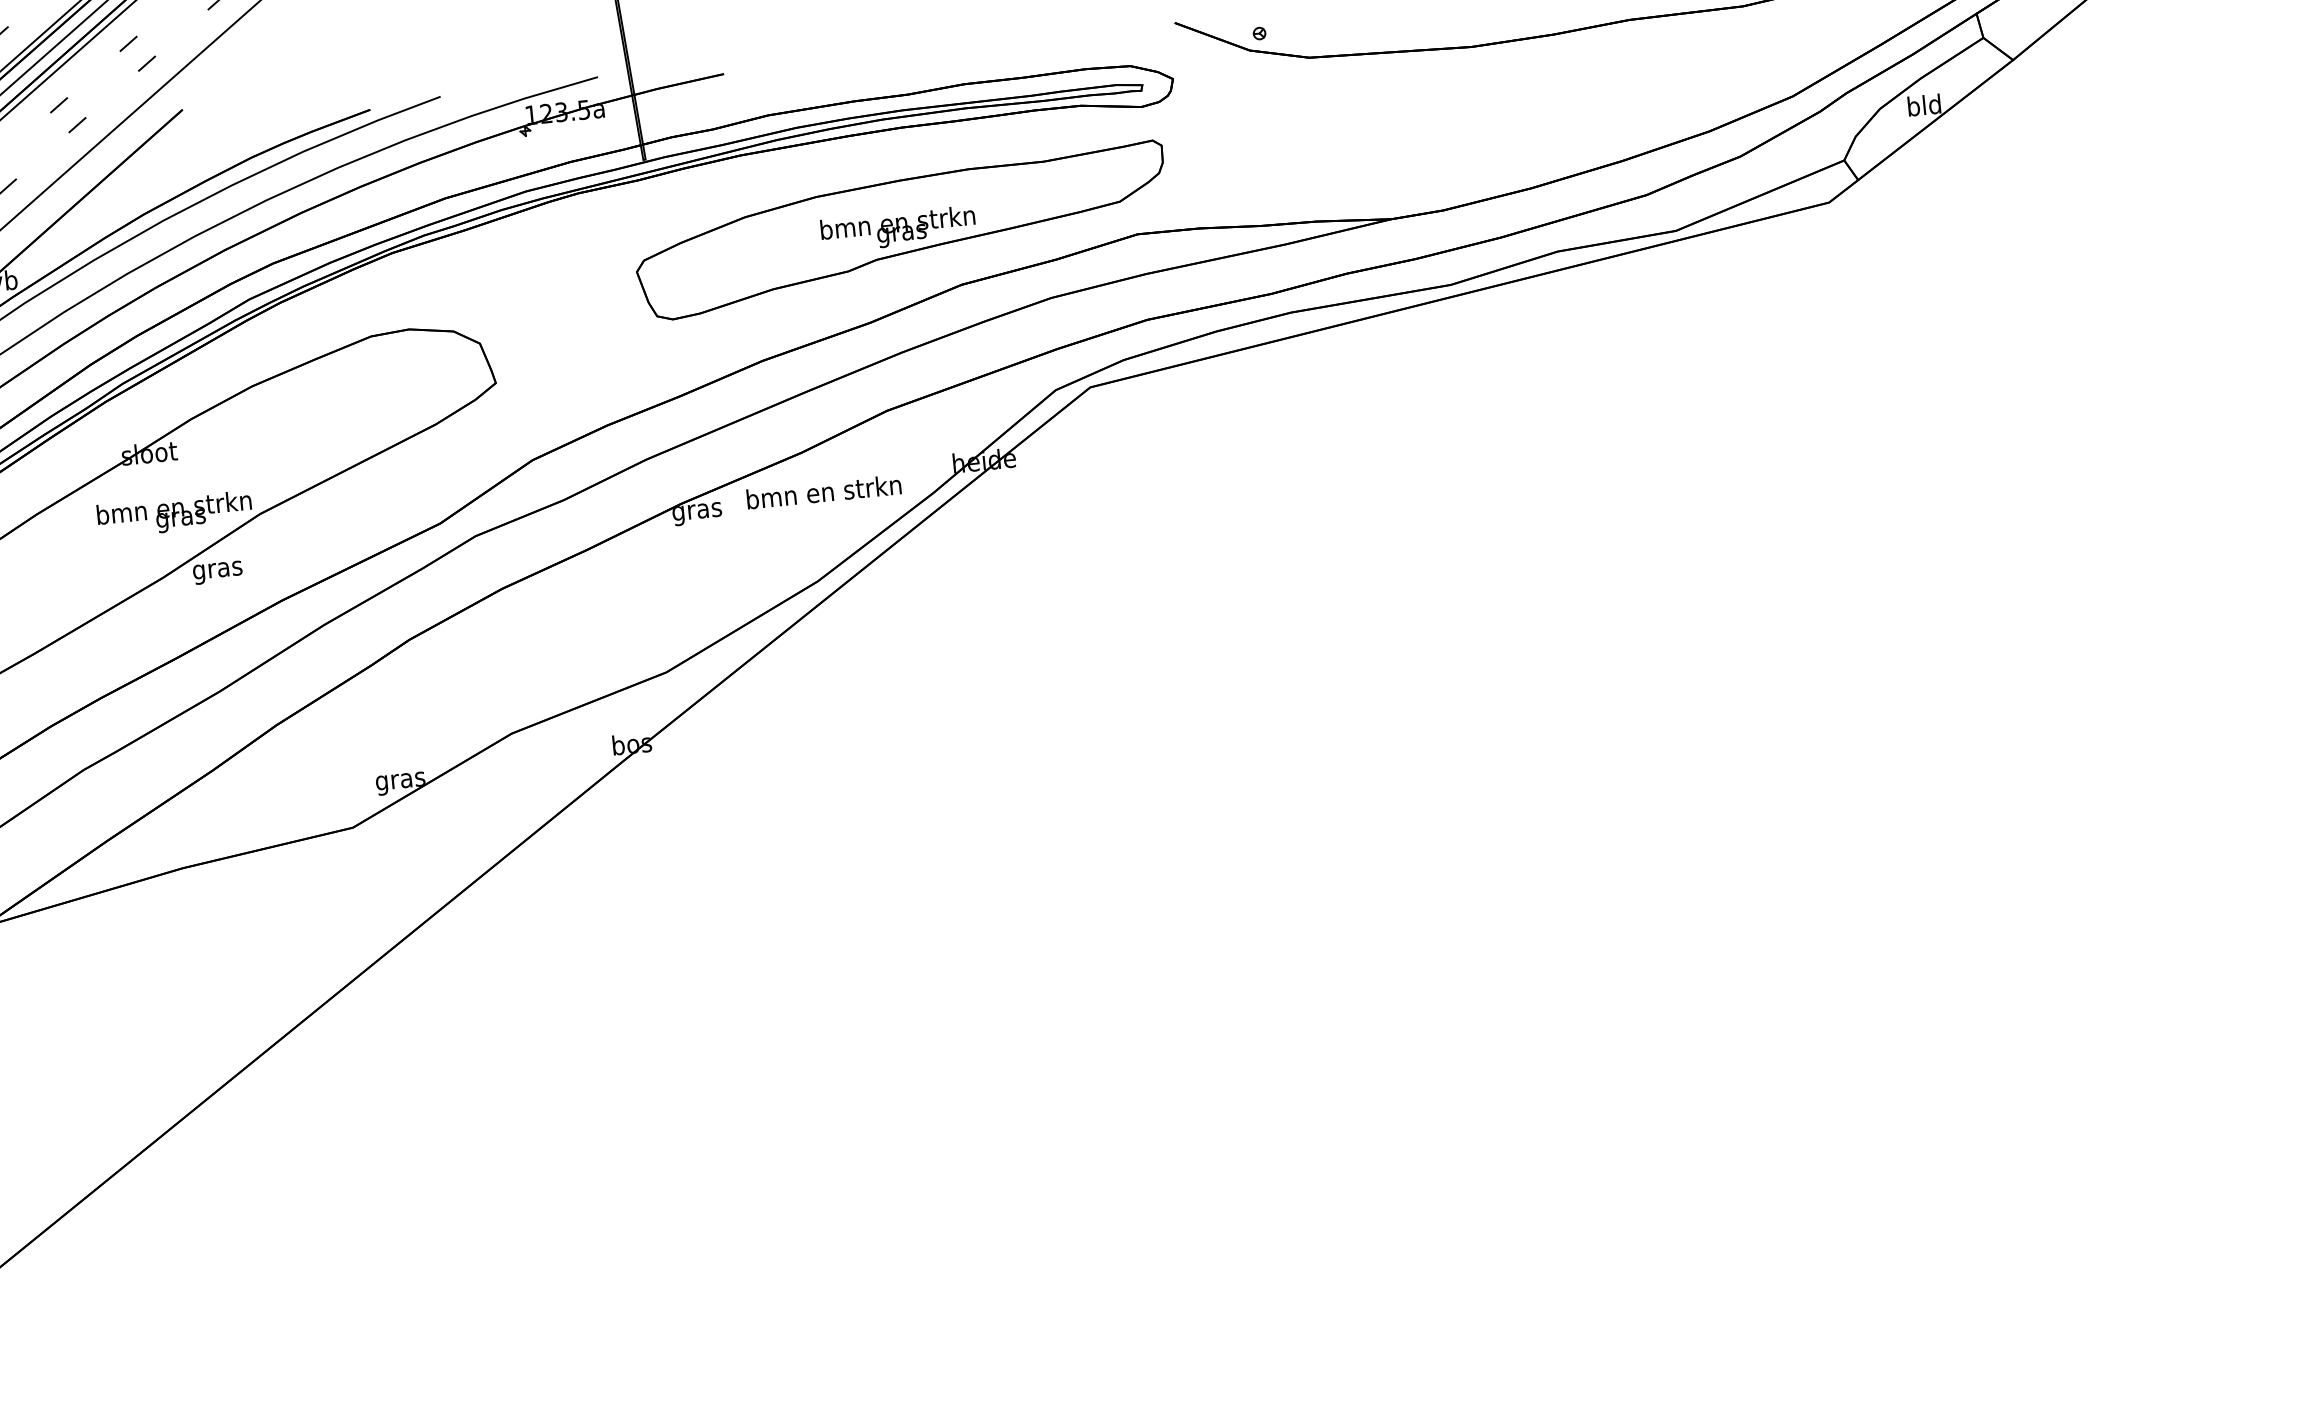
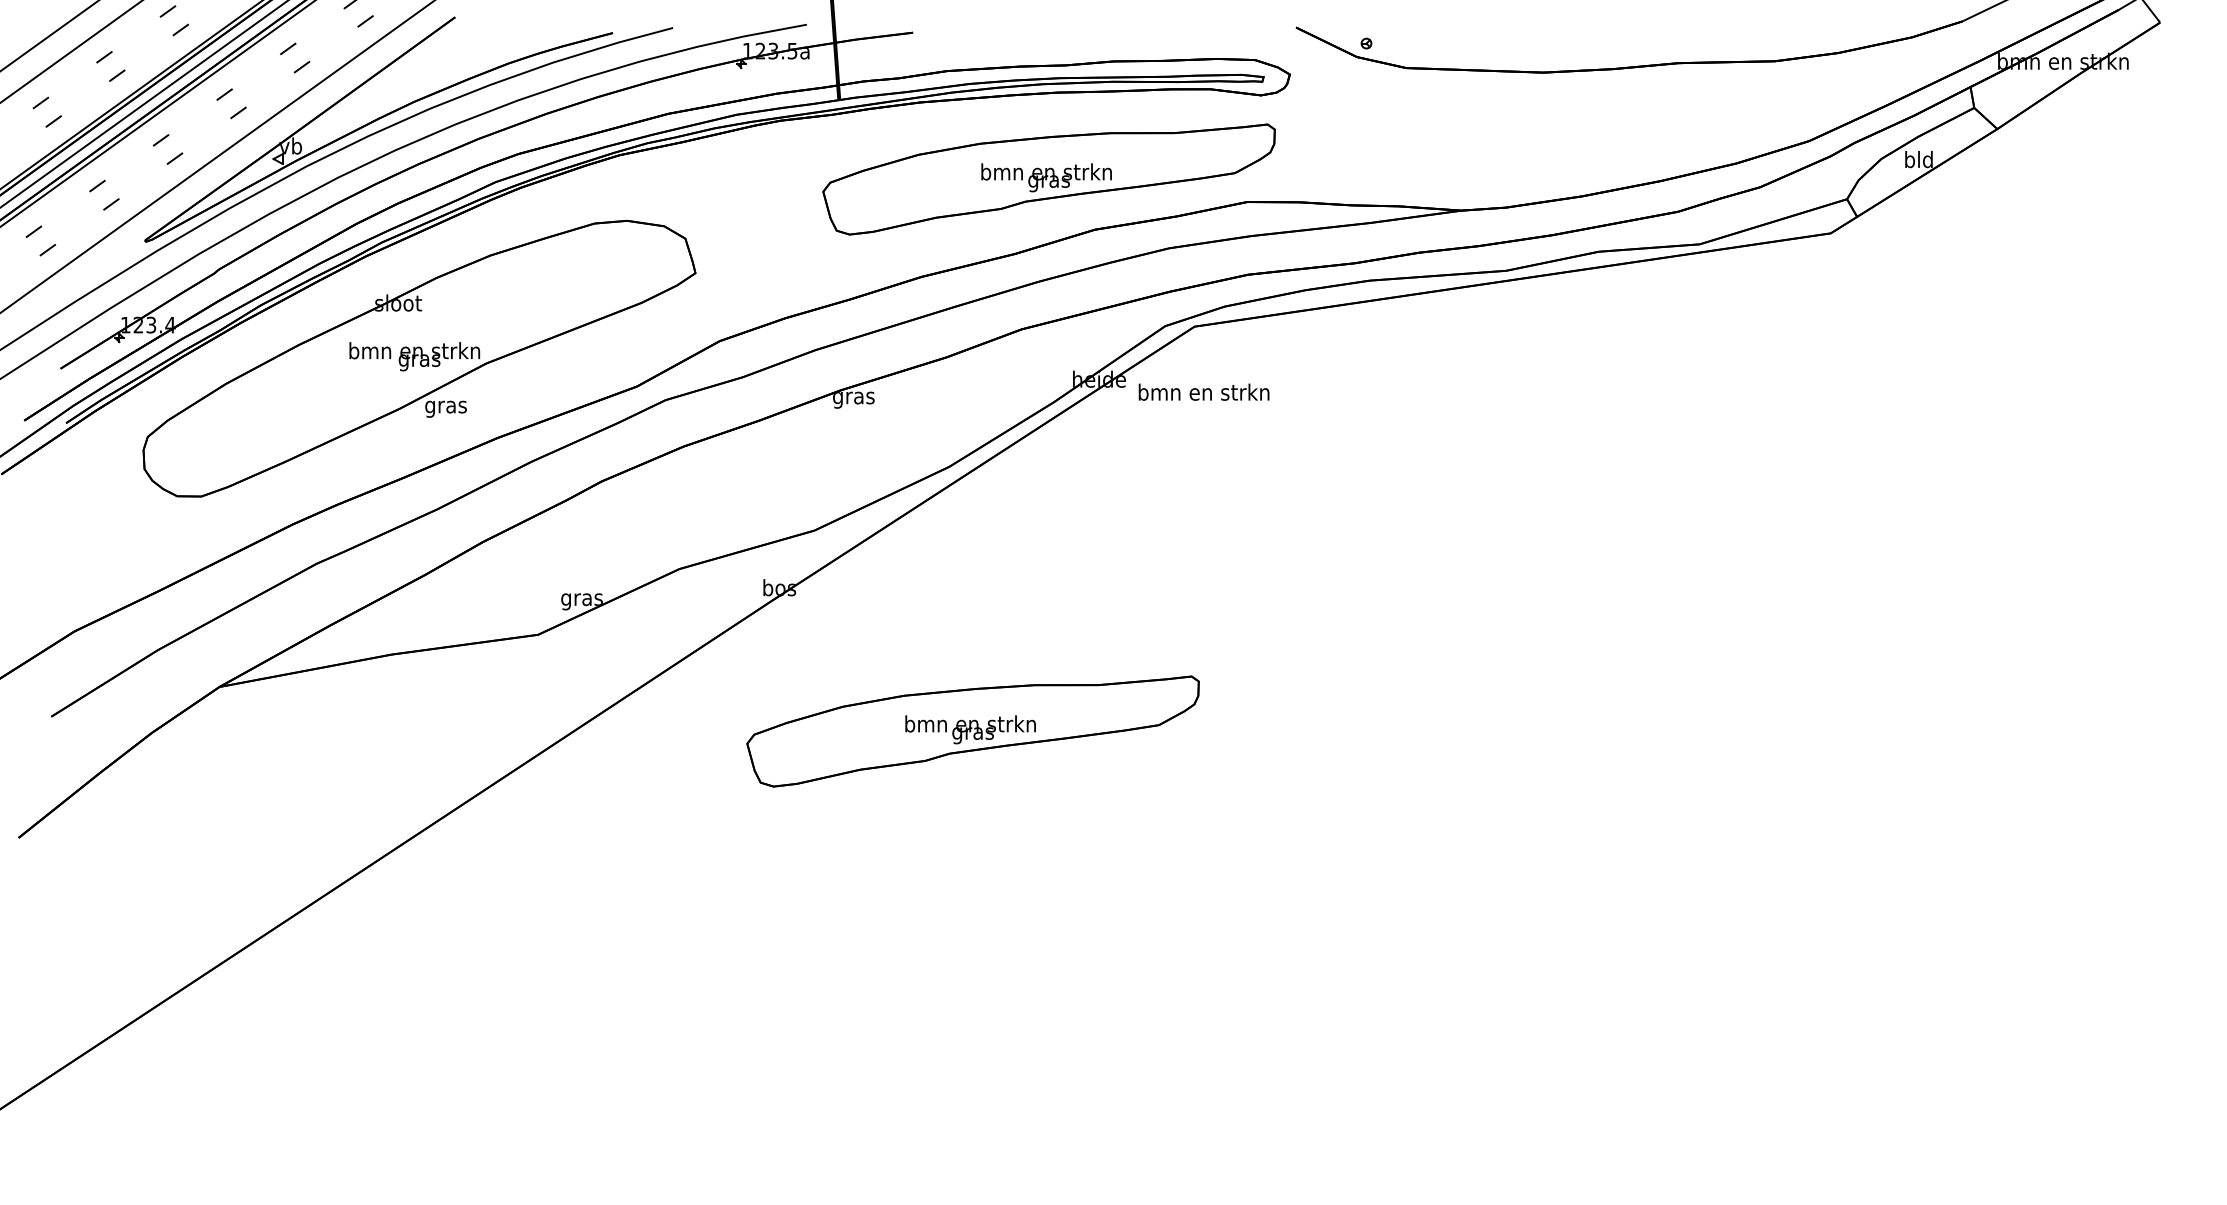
text: (823, 491) -> (1203, 391), moved
part: (876, 890) -> (972, 731), added

